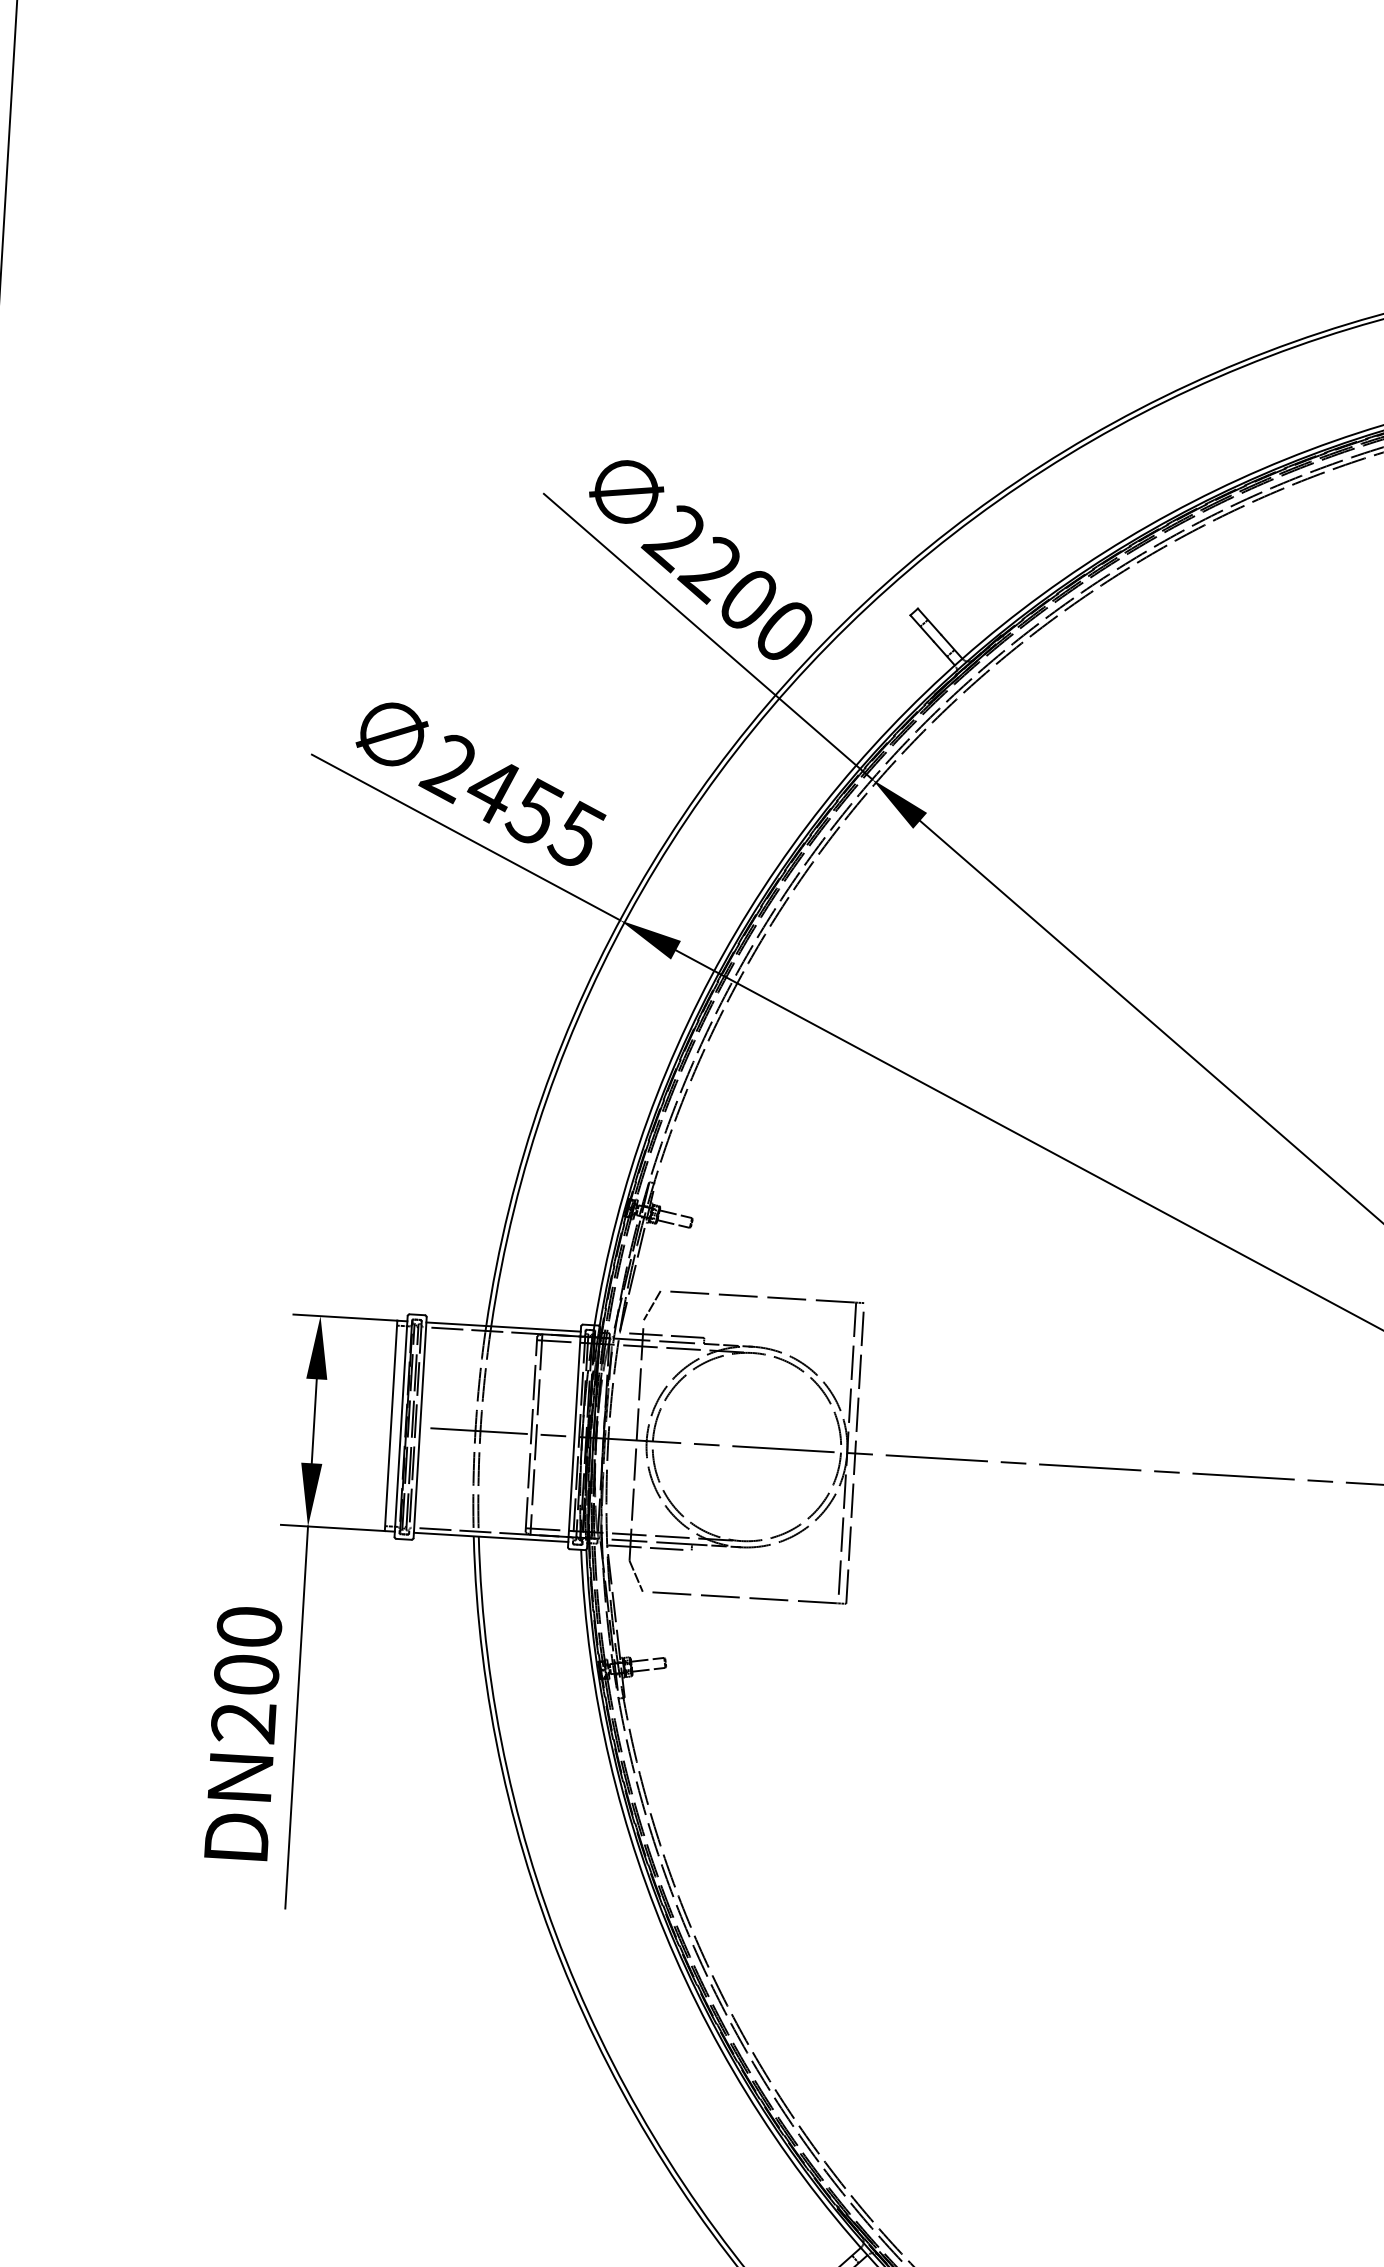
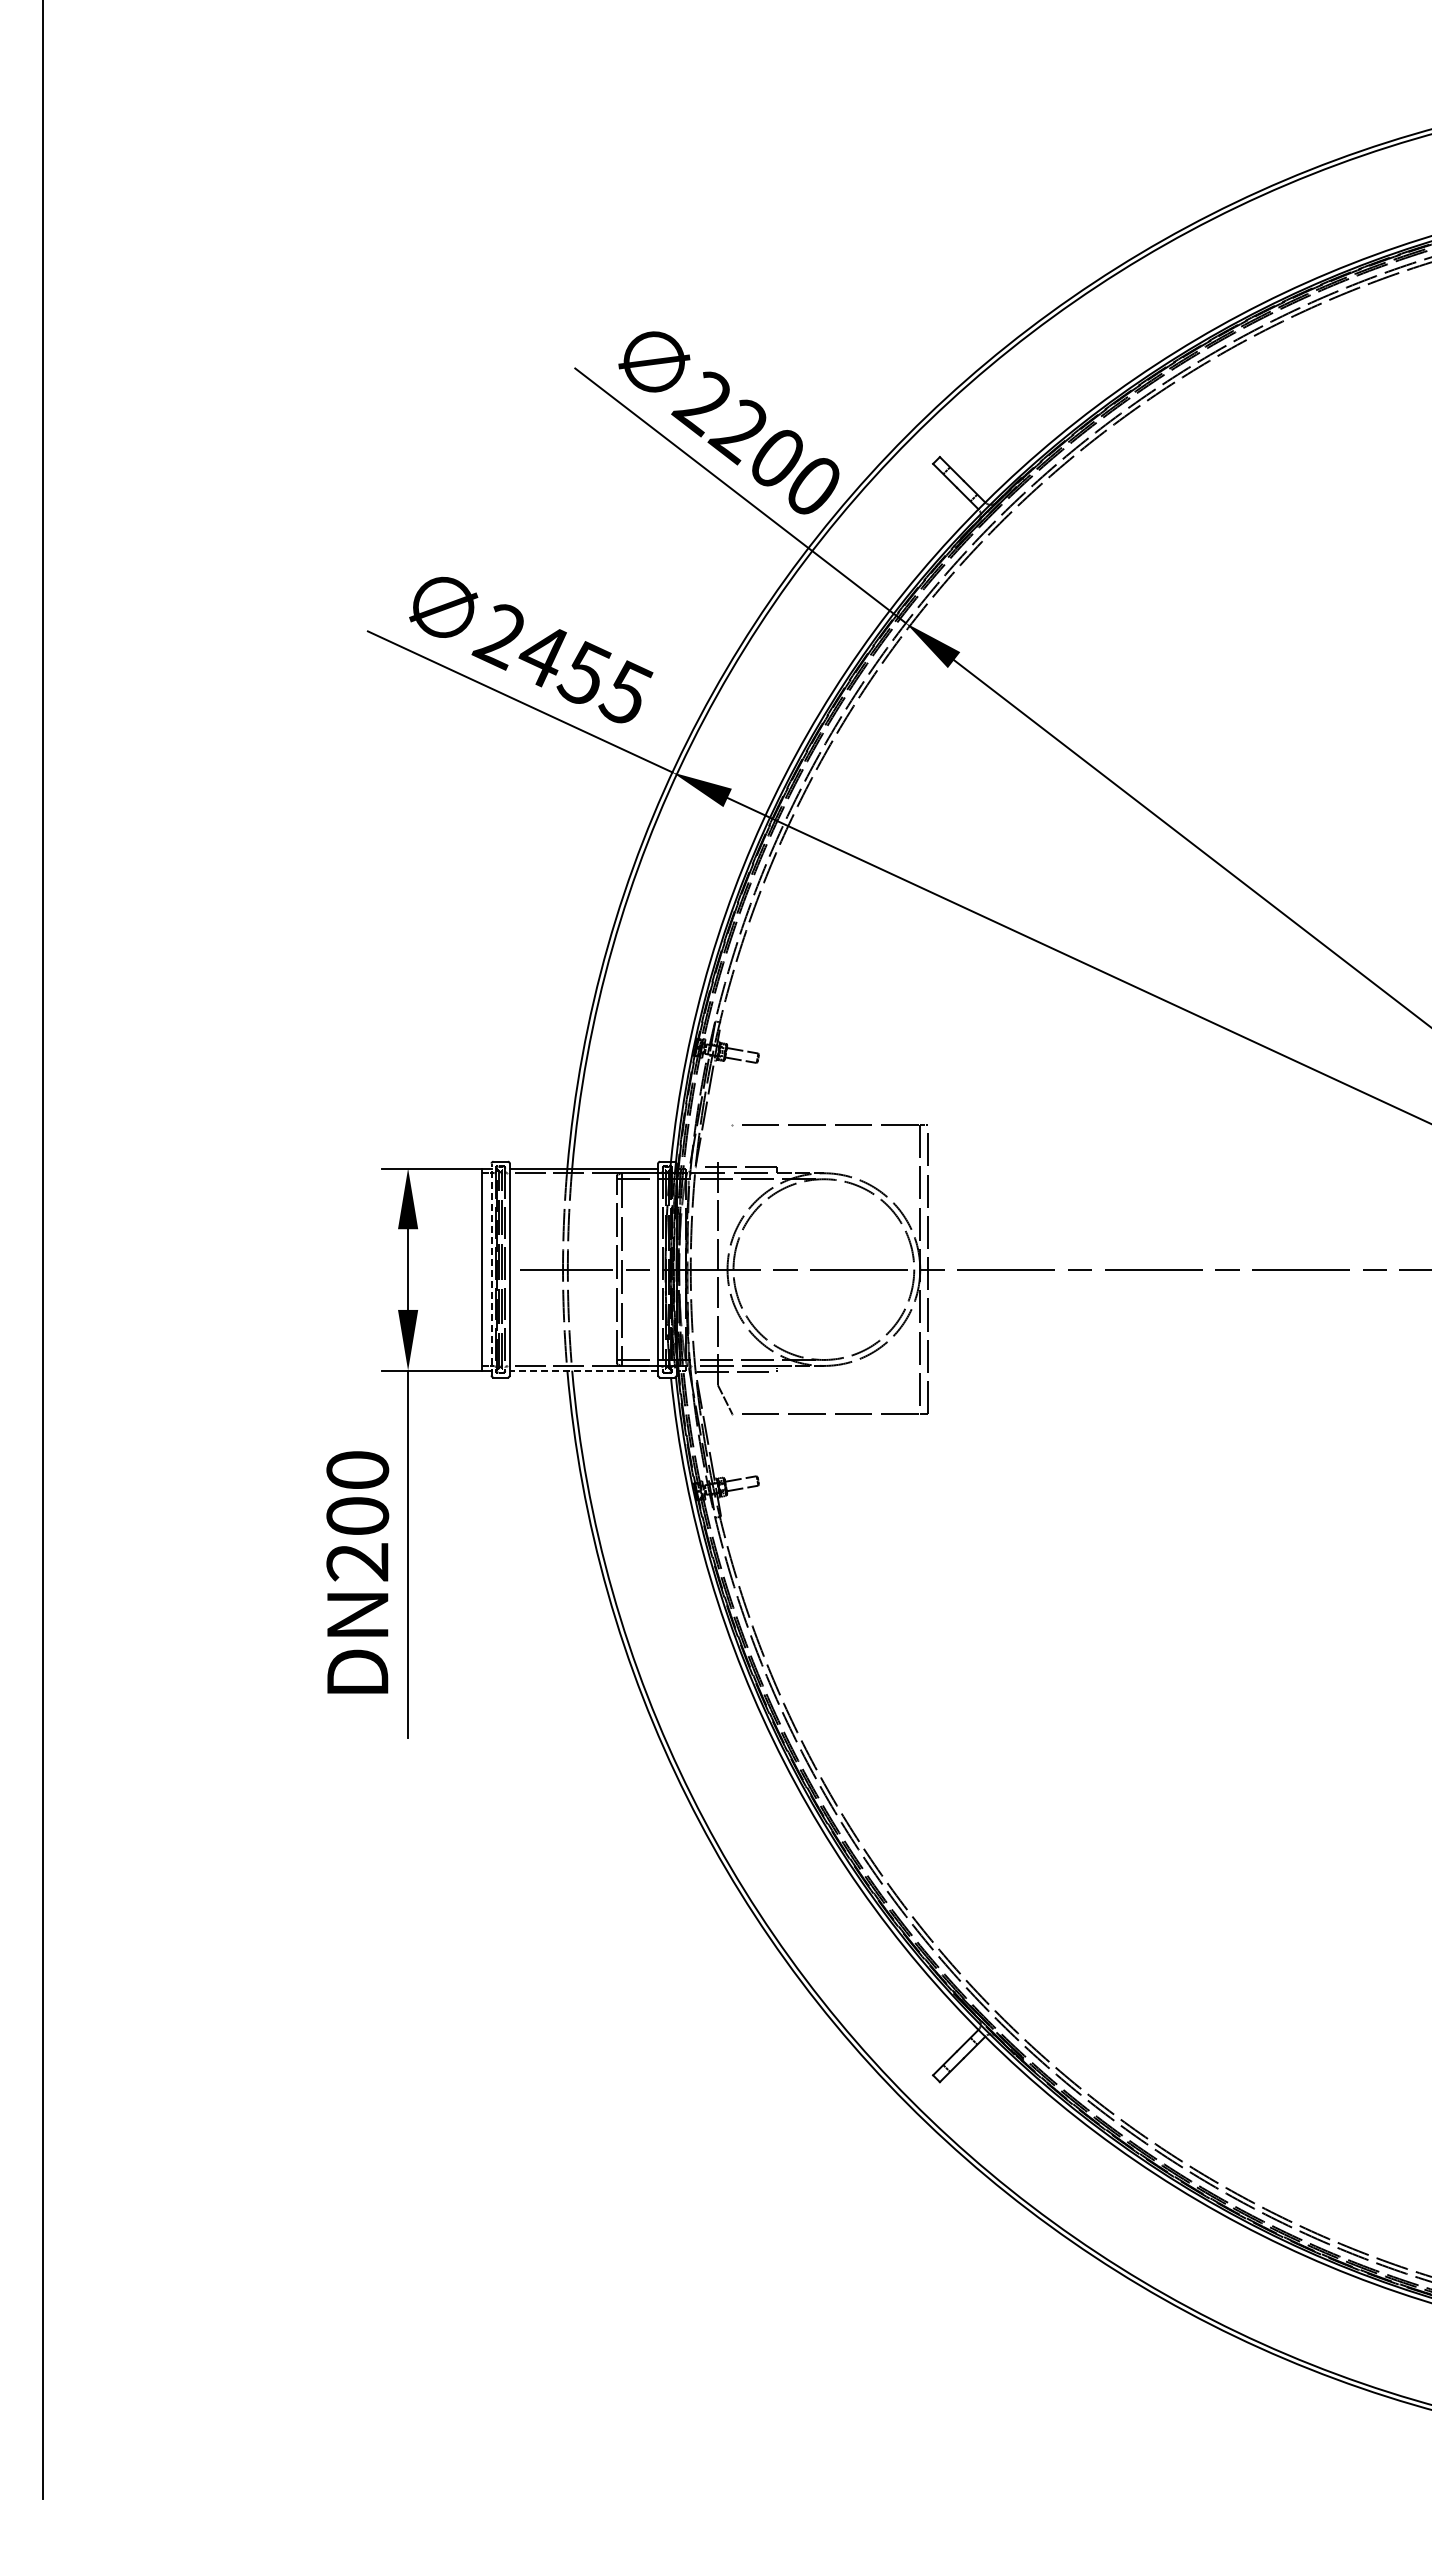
line: (651, 1305) -> (724, 1139), removed
line: (401, 1426) -> (491, 1269), solid -> dashed
line: (490, 1537) -> (583, 1370), solid -> dashed

